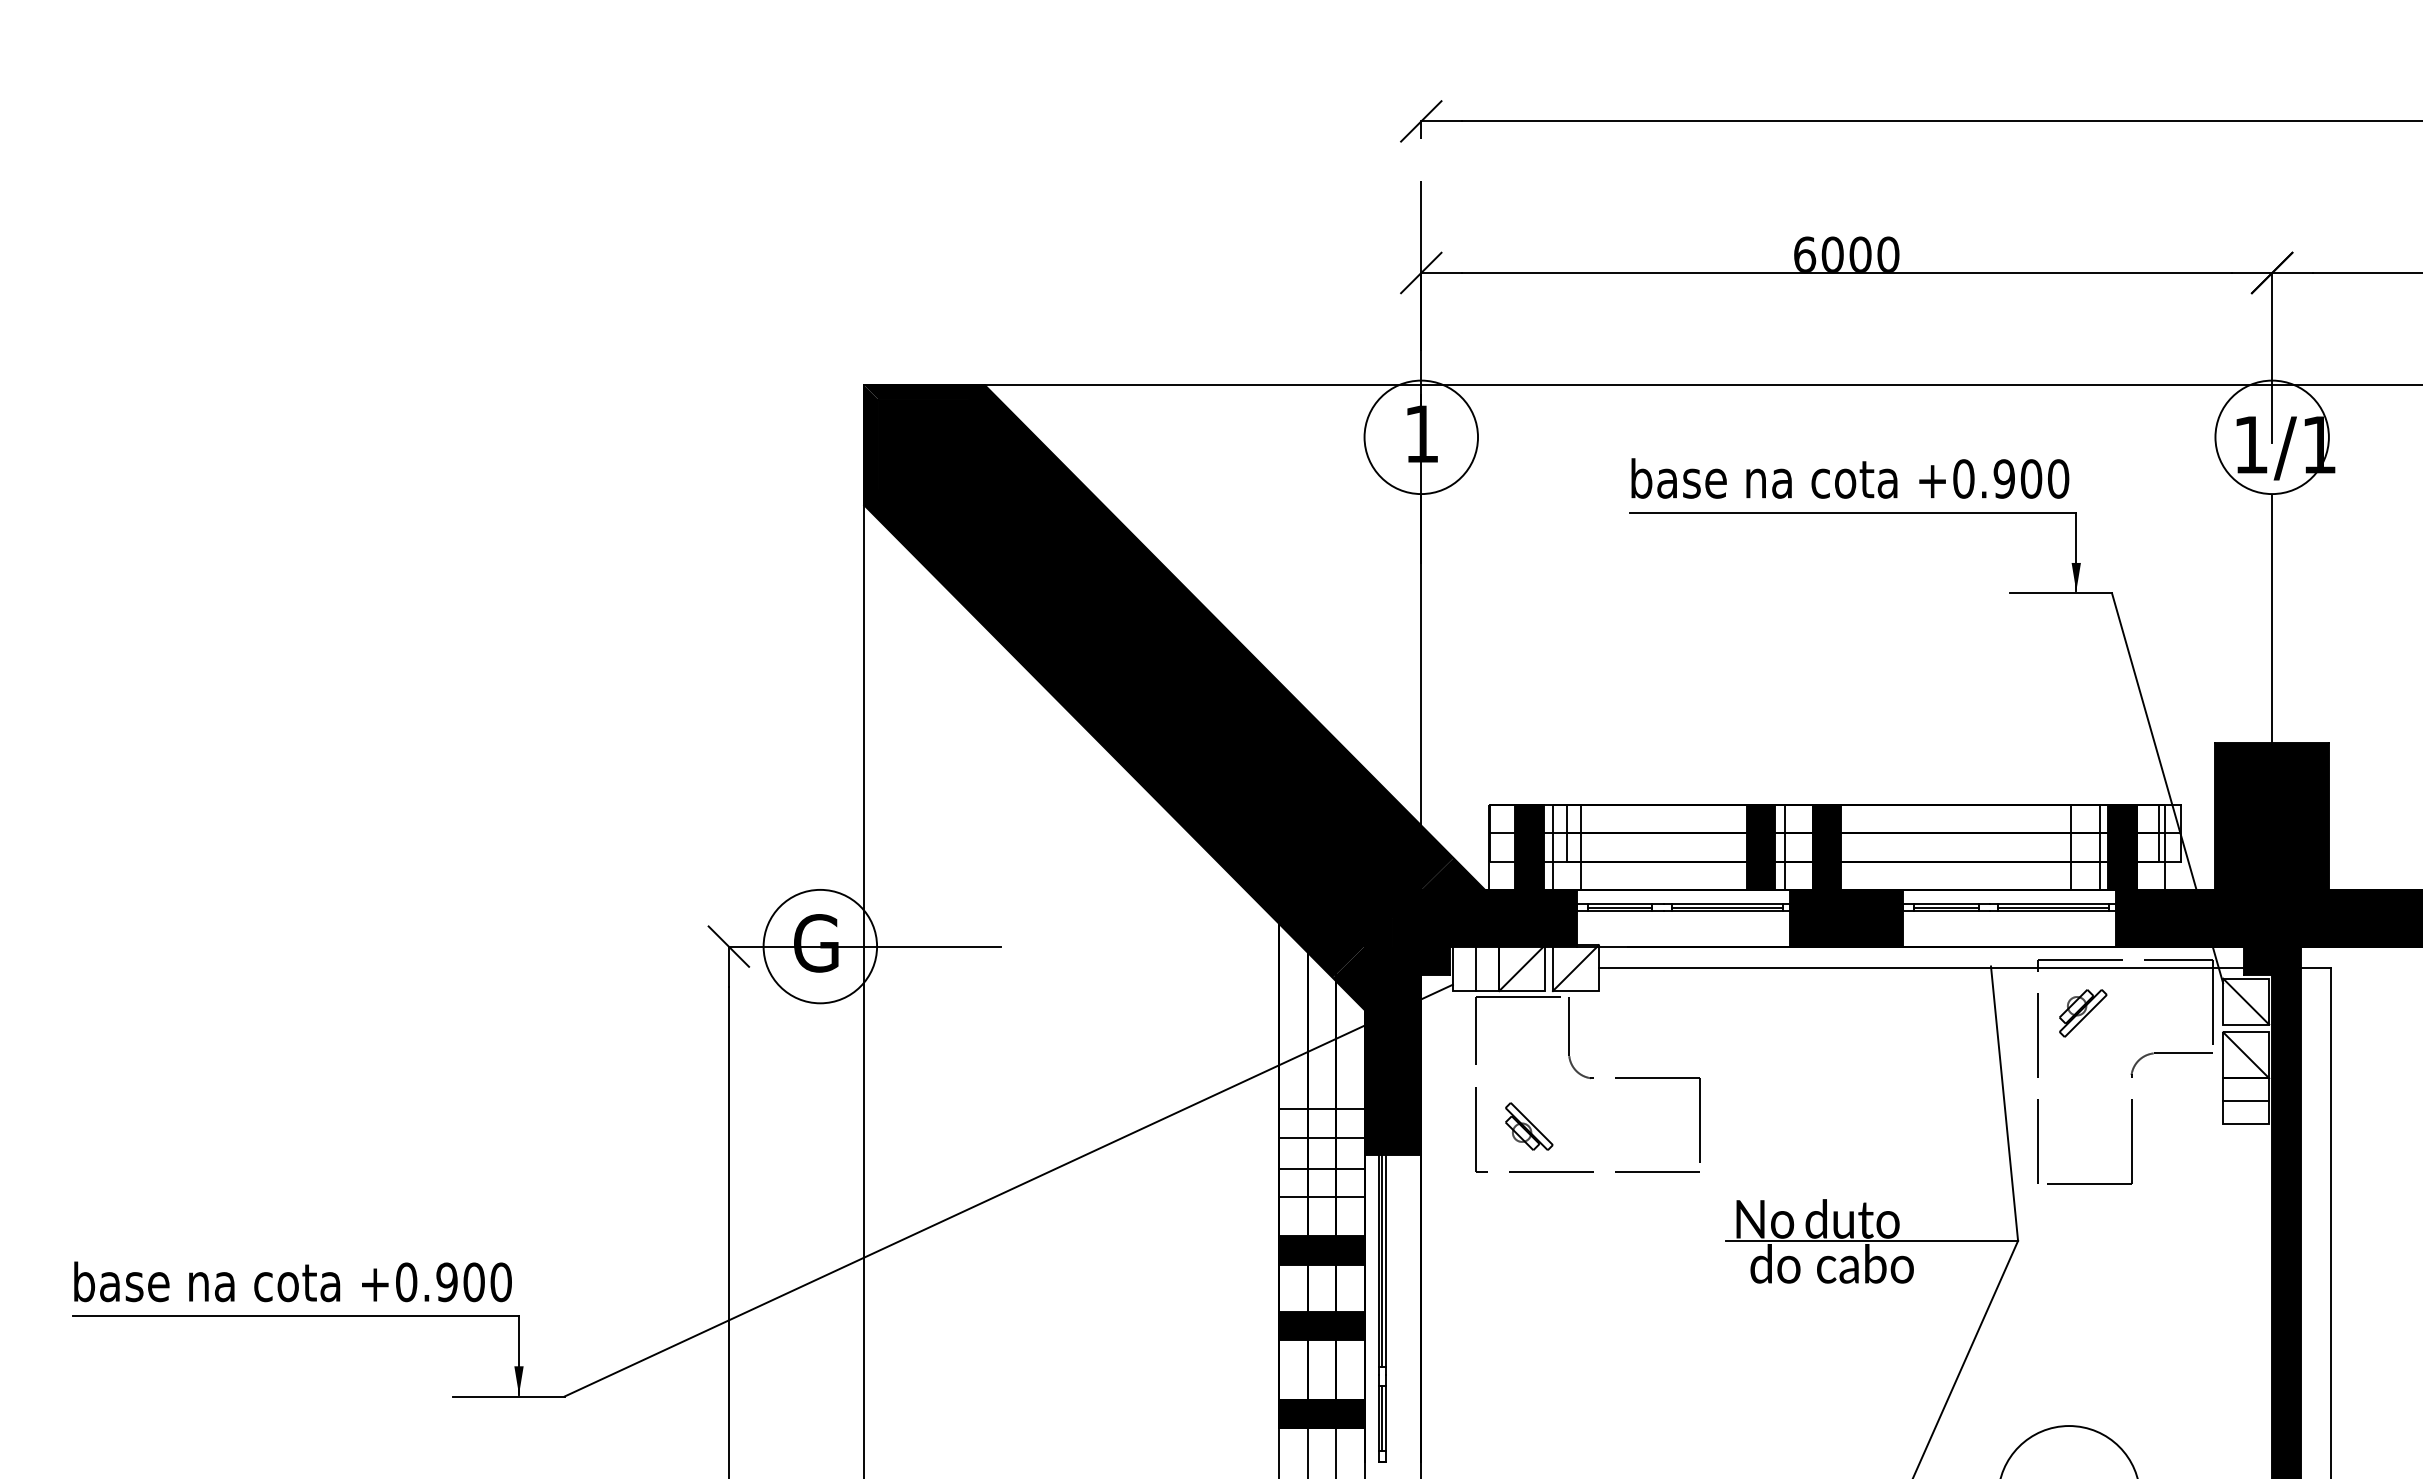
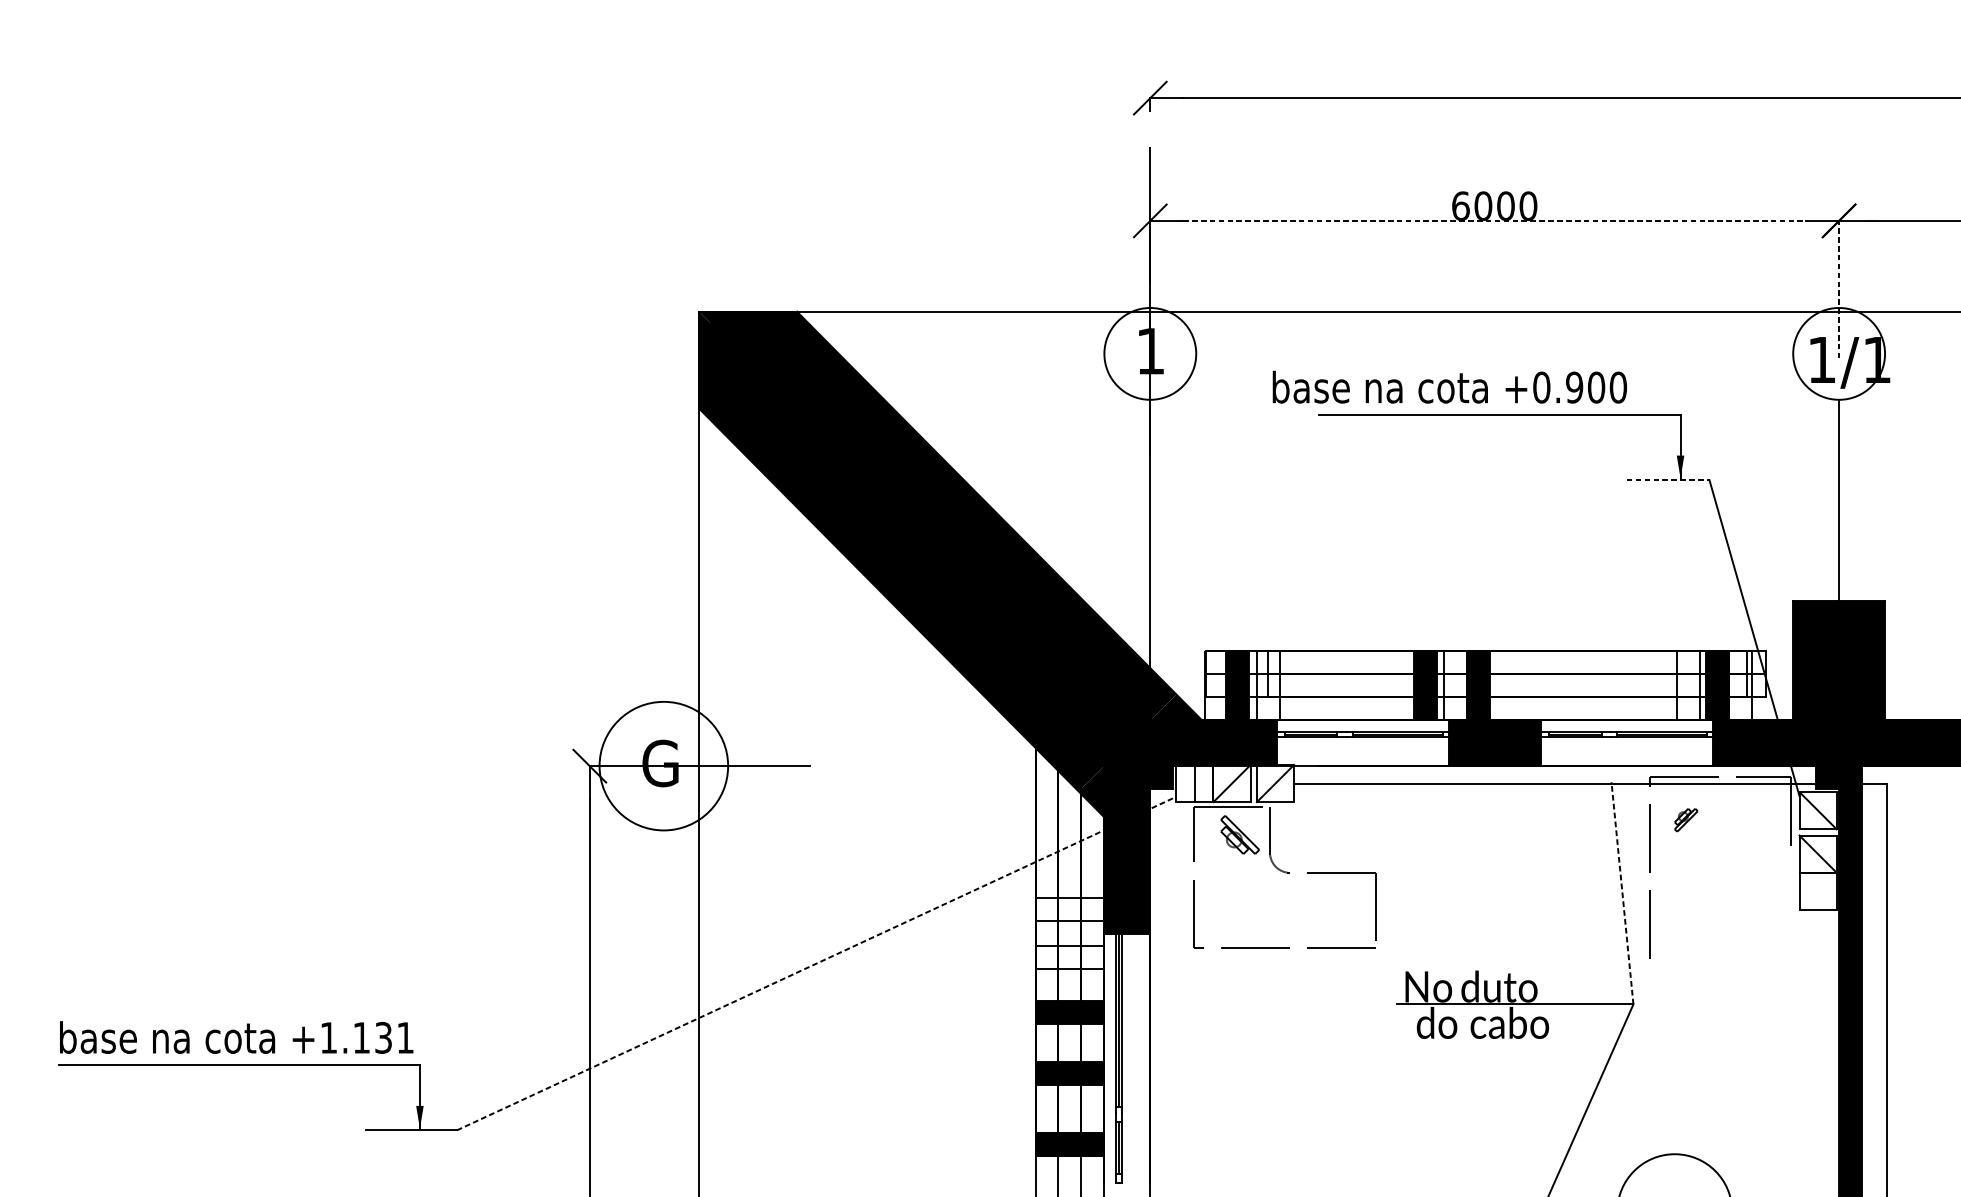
line: (1847, 272) -> (1495, 220), solid -> dashed
line: (2272, 357) -> (1839, 289), solid -> dashed
text: (1850, 478) -> (1450, 387), moved
line: (2061, 593) -> (1668, 480), solid -> dashed
circle: (820, 946) -> (663, 766), size x1.4
part: (2083, 1013) -> (1686, 820), size x0.6
line: (2246, 1101) -> (1818, 891), removed
line: (2004, 1103) -> (1622, 893), solid -> dashed
part: (2129, 1118) -> (1723, 905), removed
part: (1529, 1126) -> (1240, 834), moved
line: (1008, 1190) -> (816, 963), solid -> dashed
text: (453, 1282) -> (366, 1038), +0.900 -> +1.131

